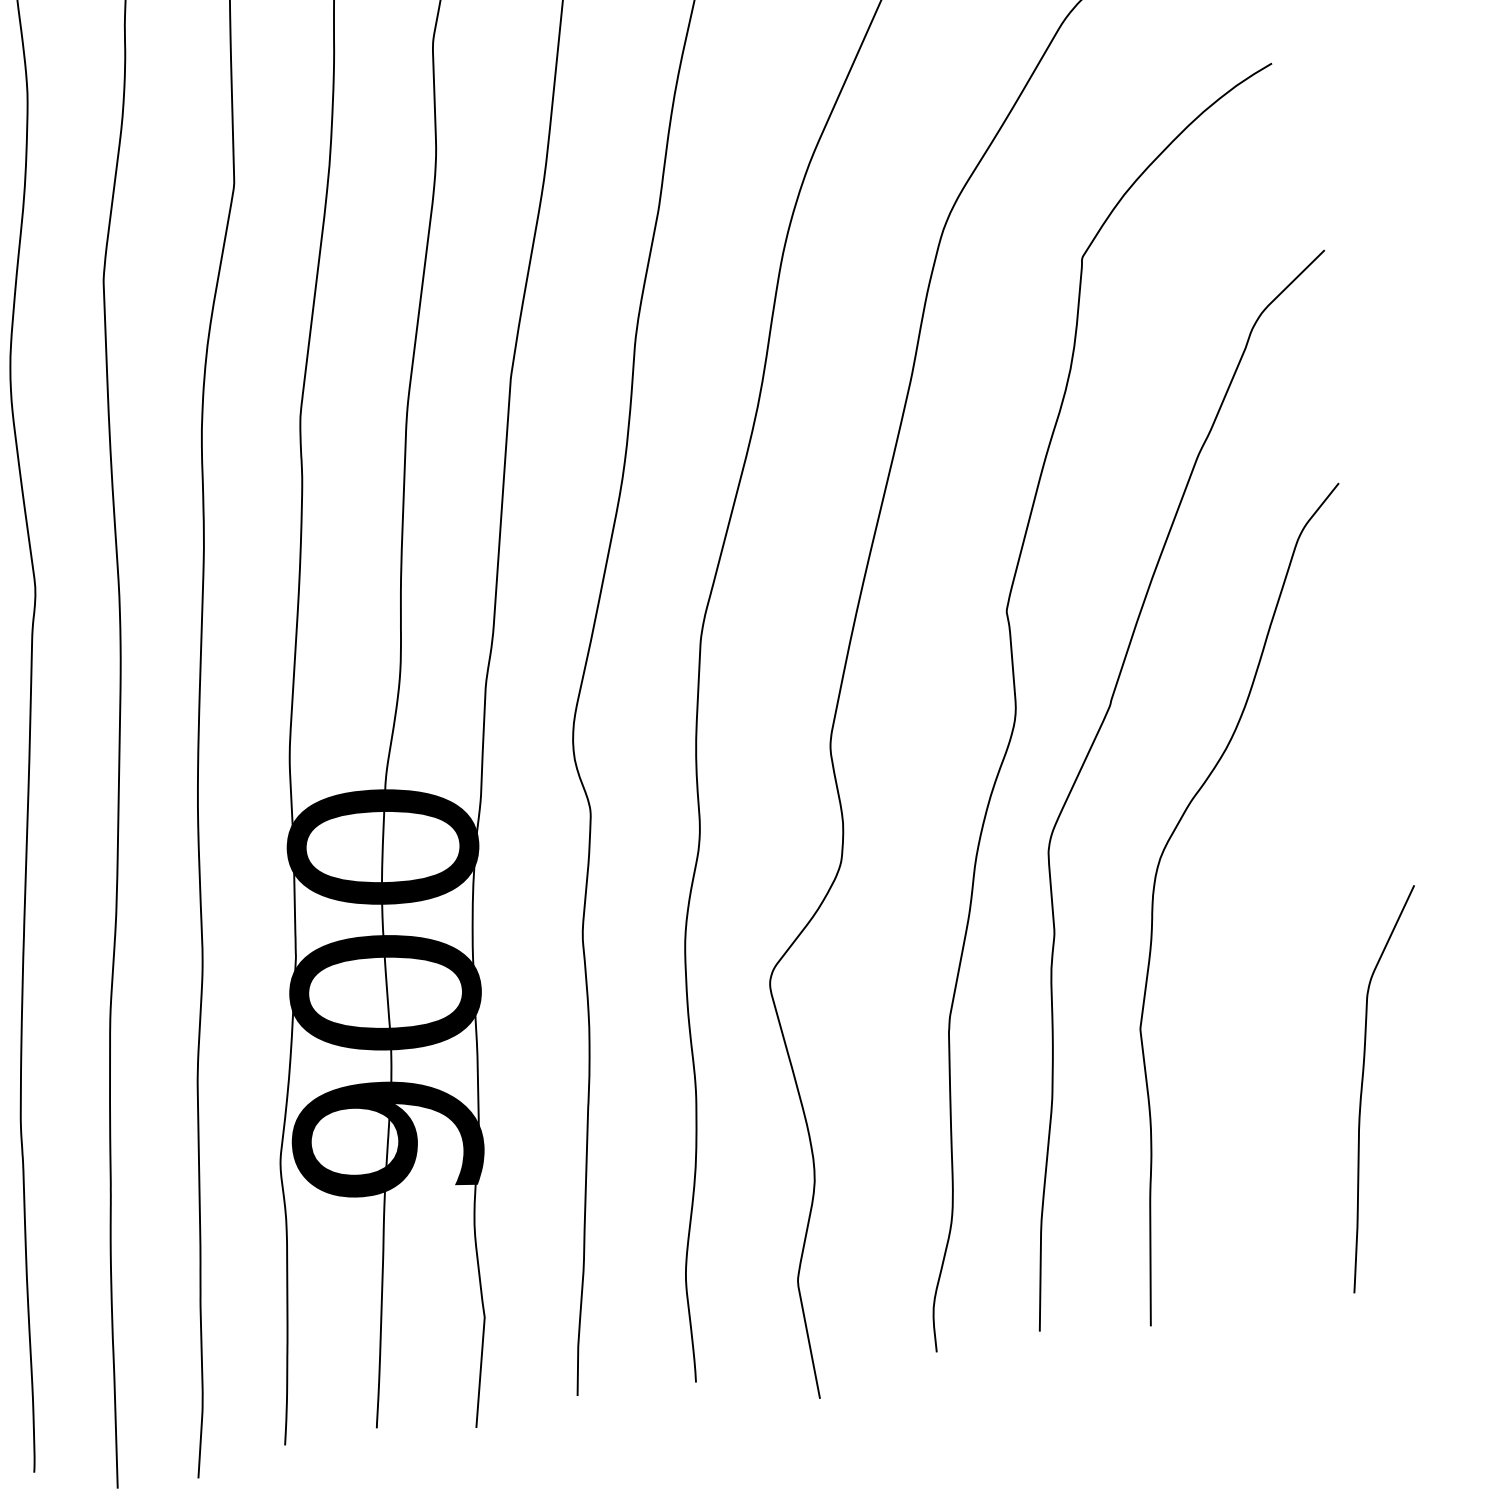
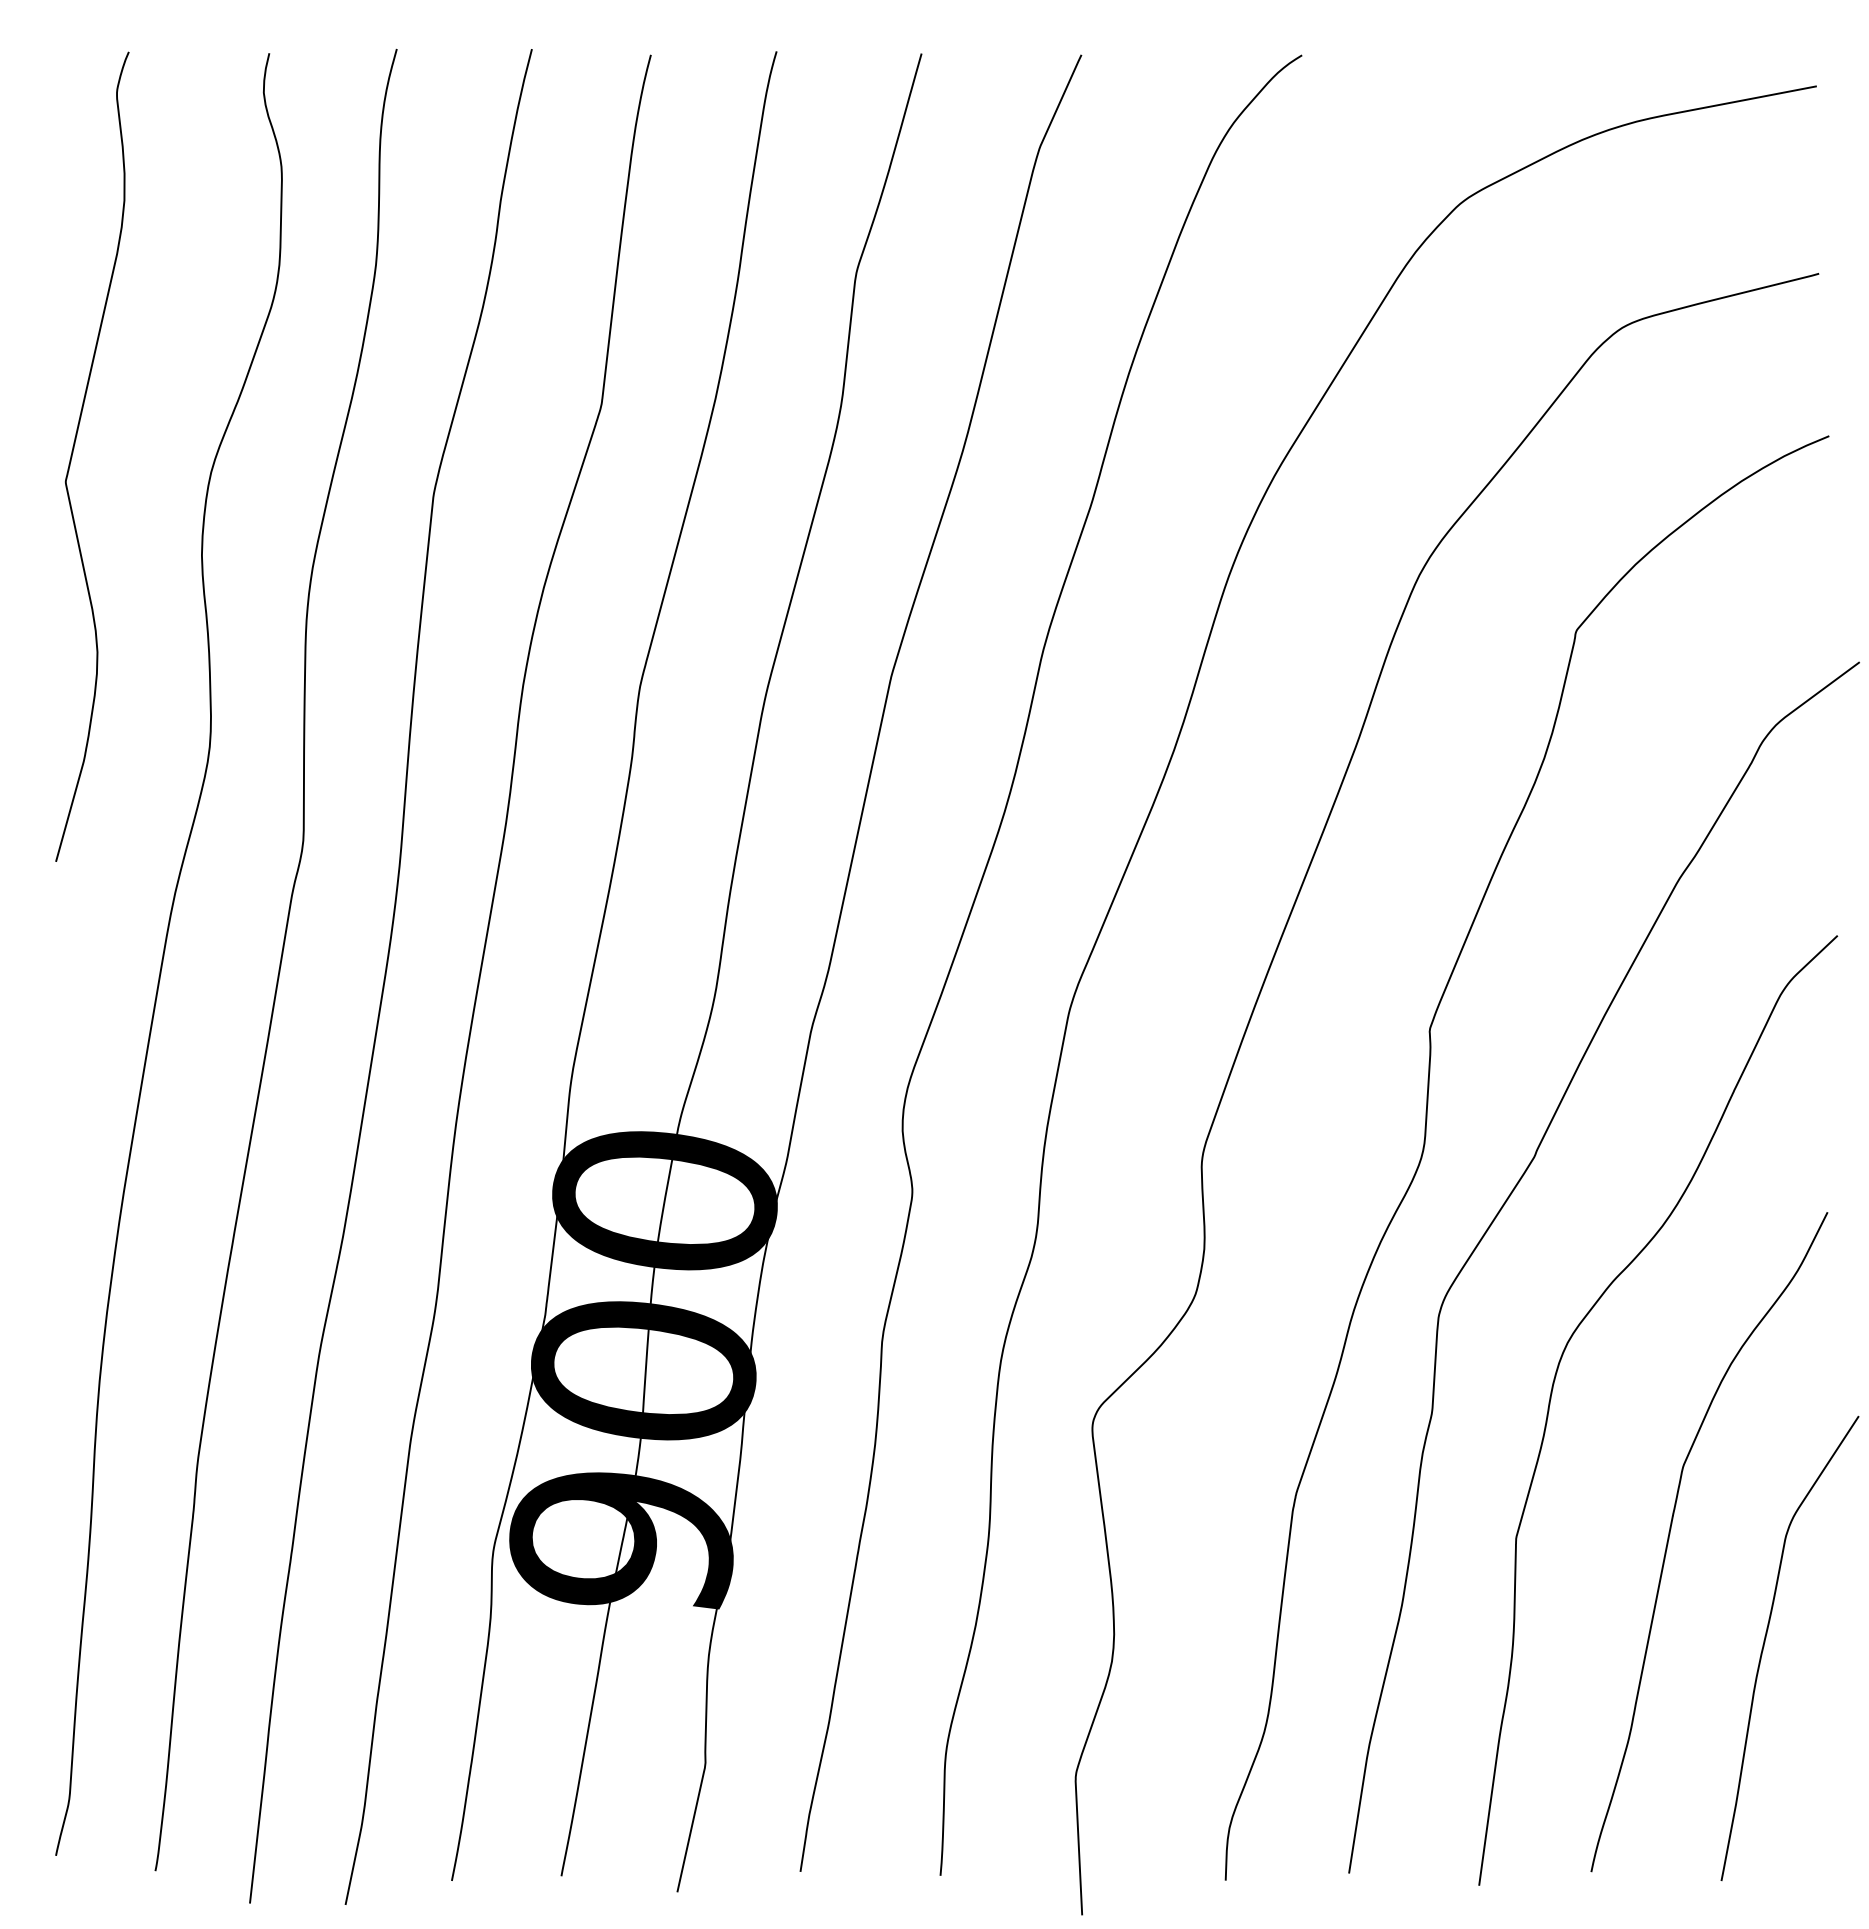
curve: (1269, 1007) -> (1670, 1534), added

